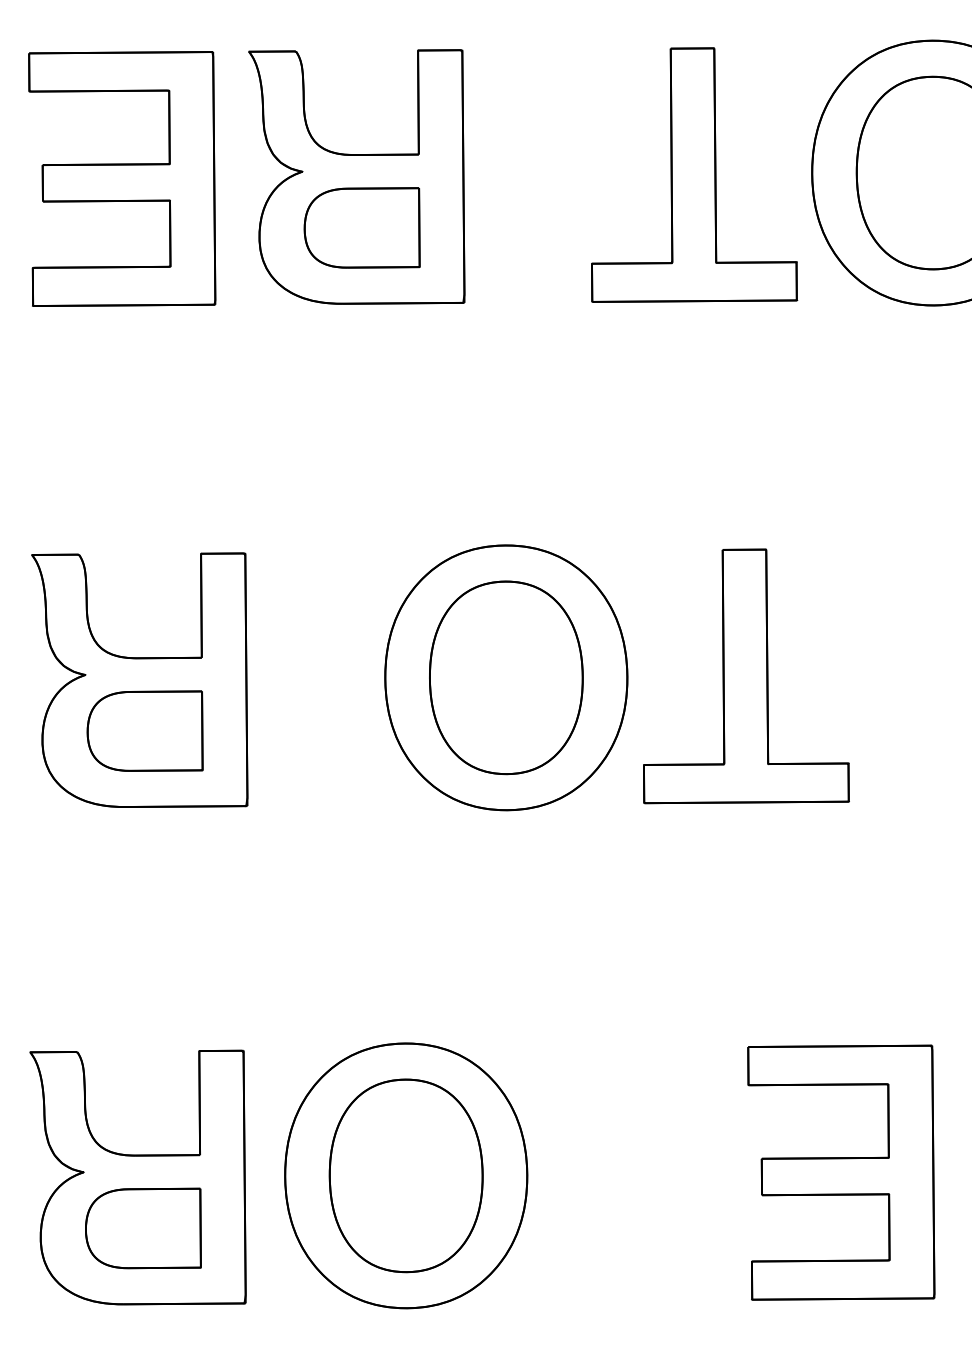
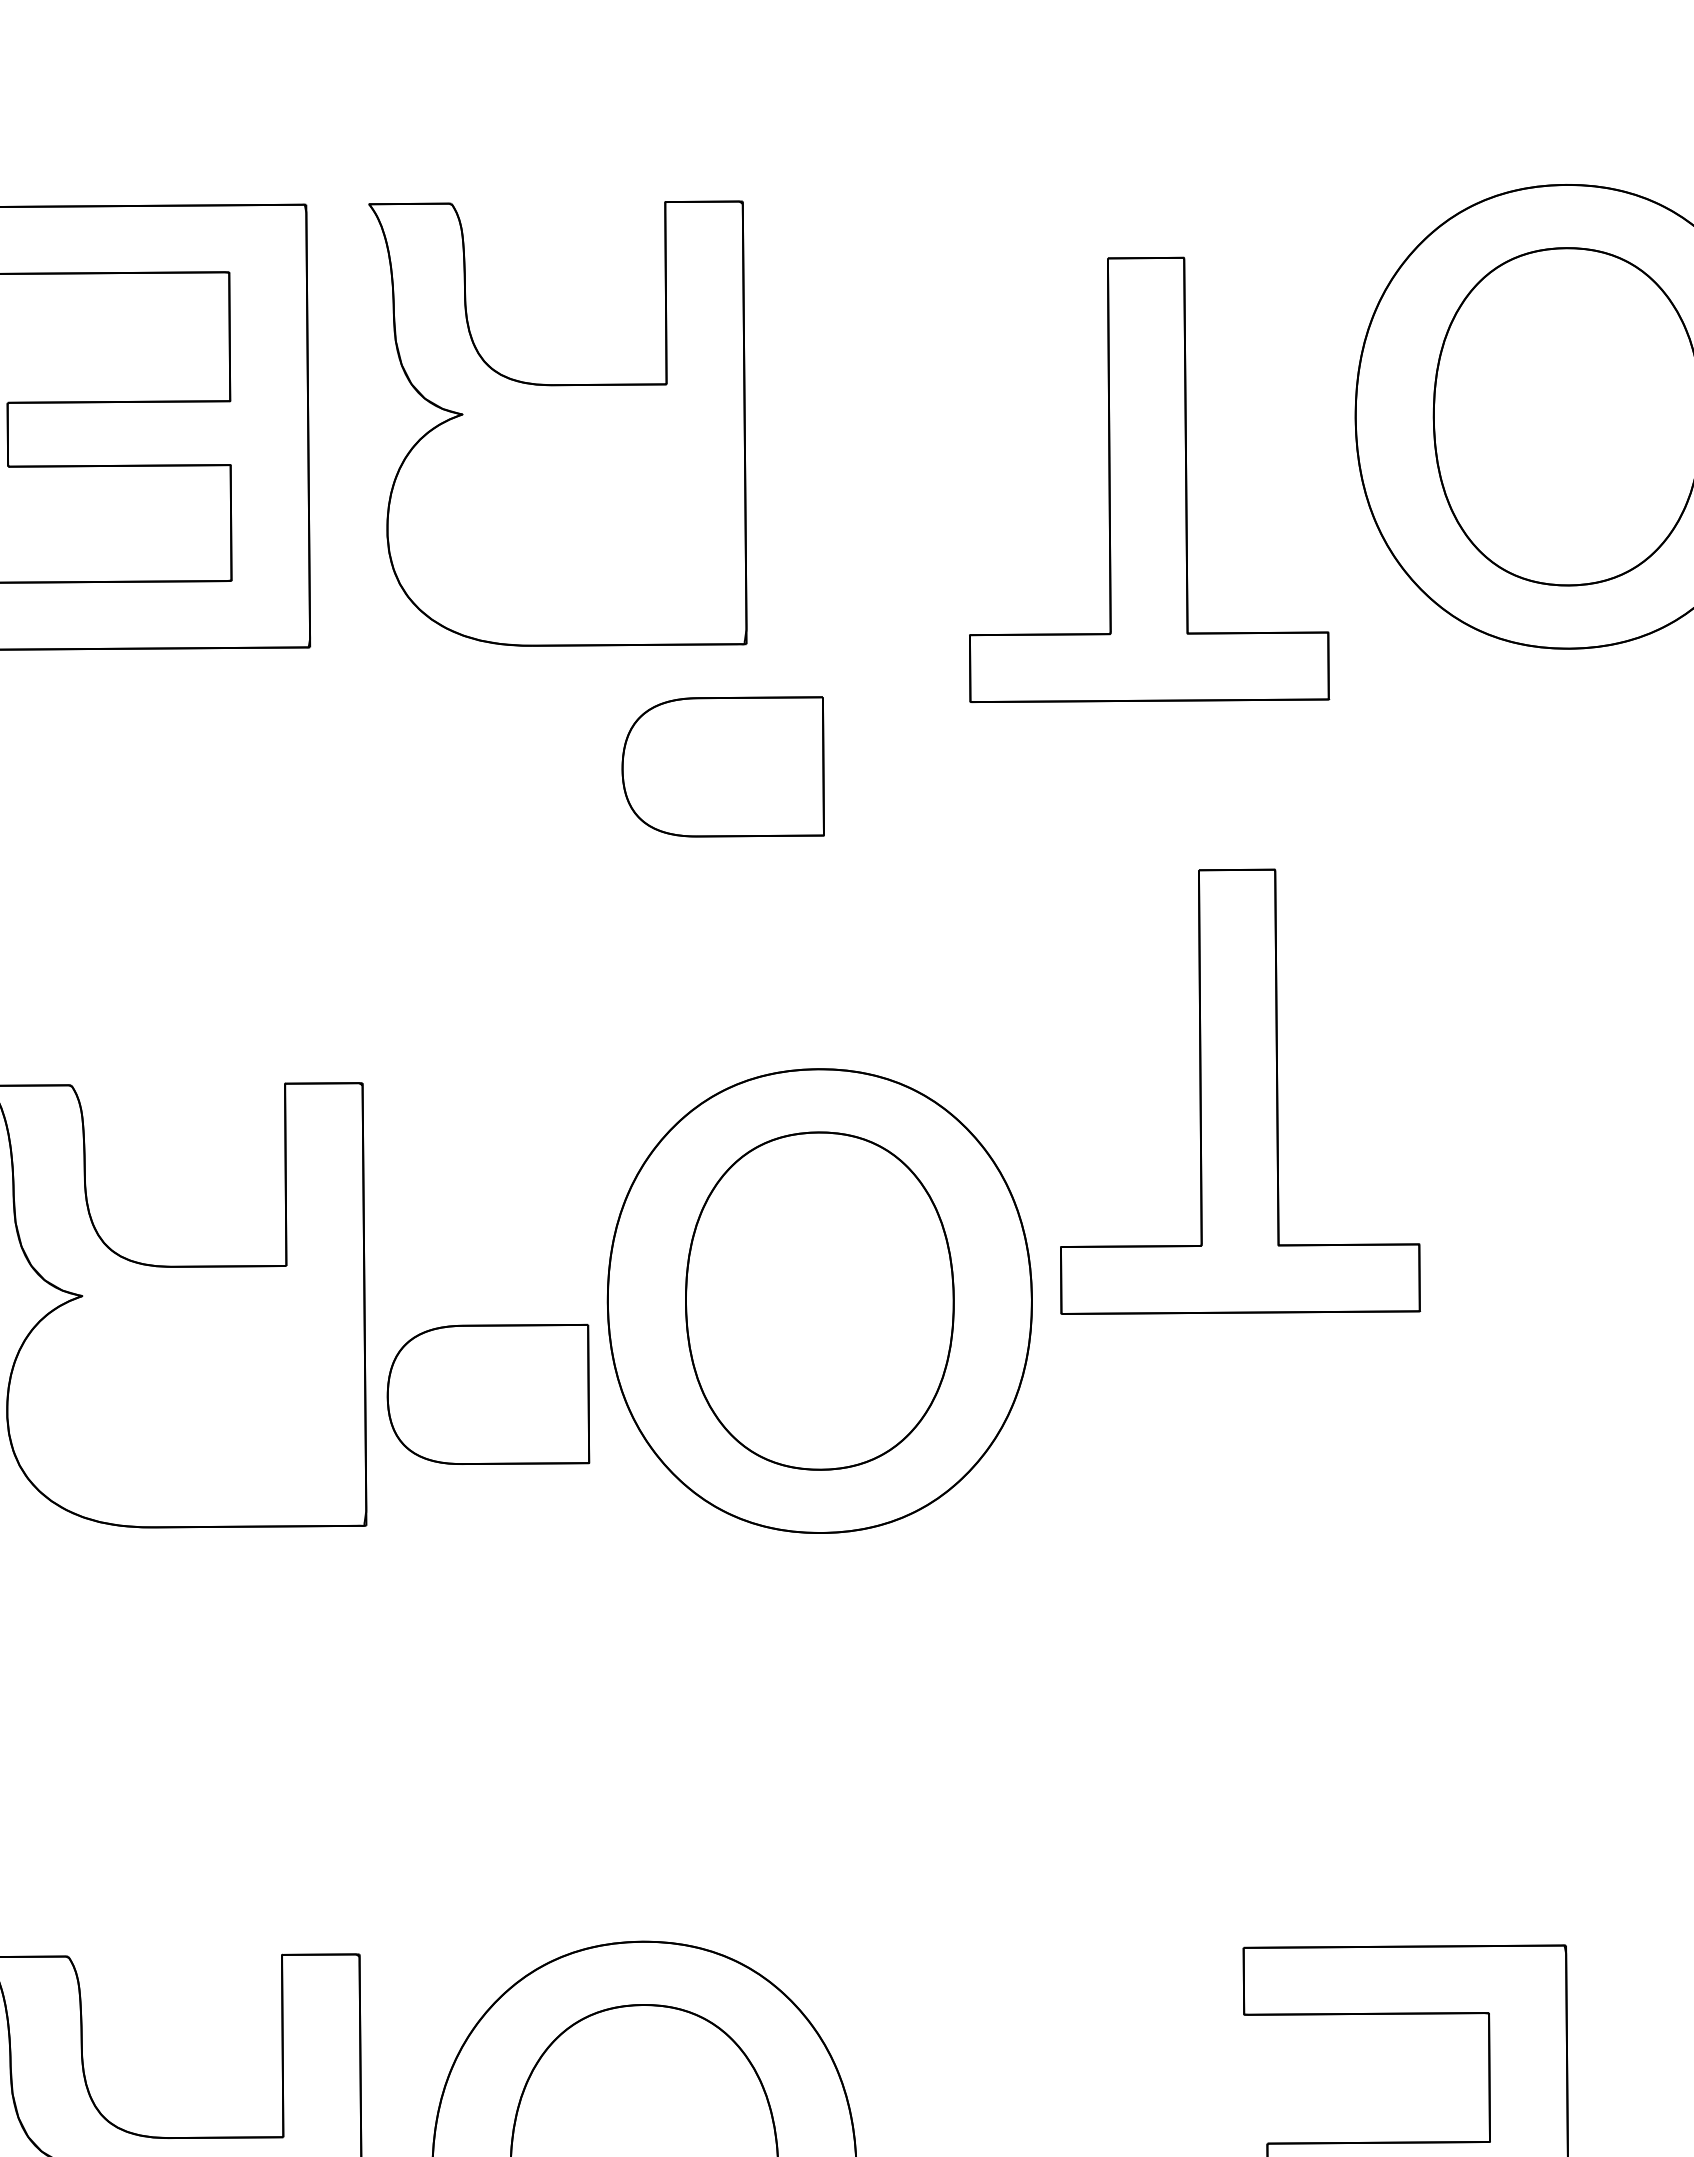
part: (694, 174) -> (1149, 478), moved
part: (361, 227) -> (722, 766), moved
part: (746, 676) -> (1240, 1092), moved
part: (144, 730) -> (487, 1393), moved

